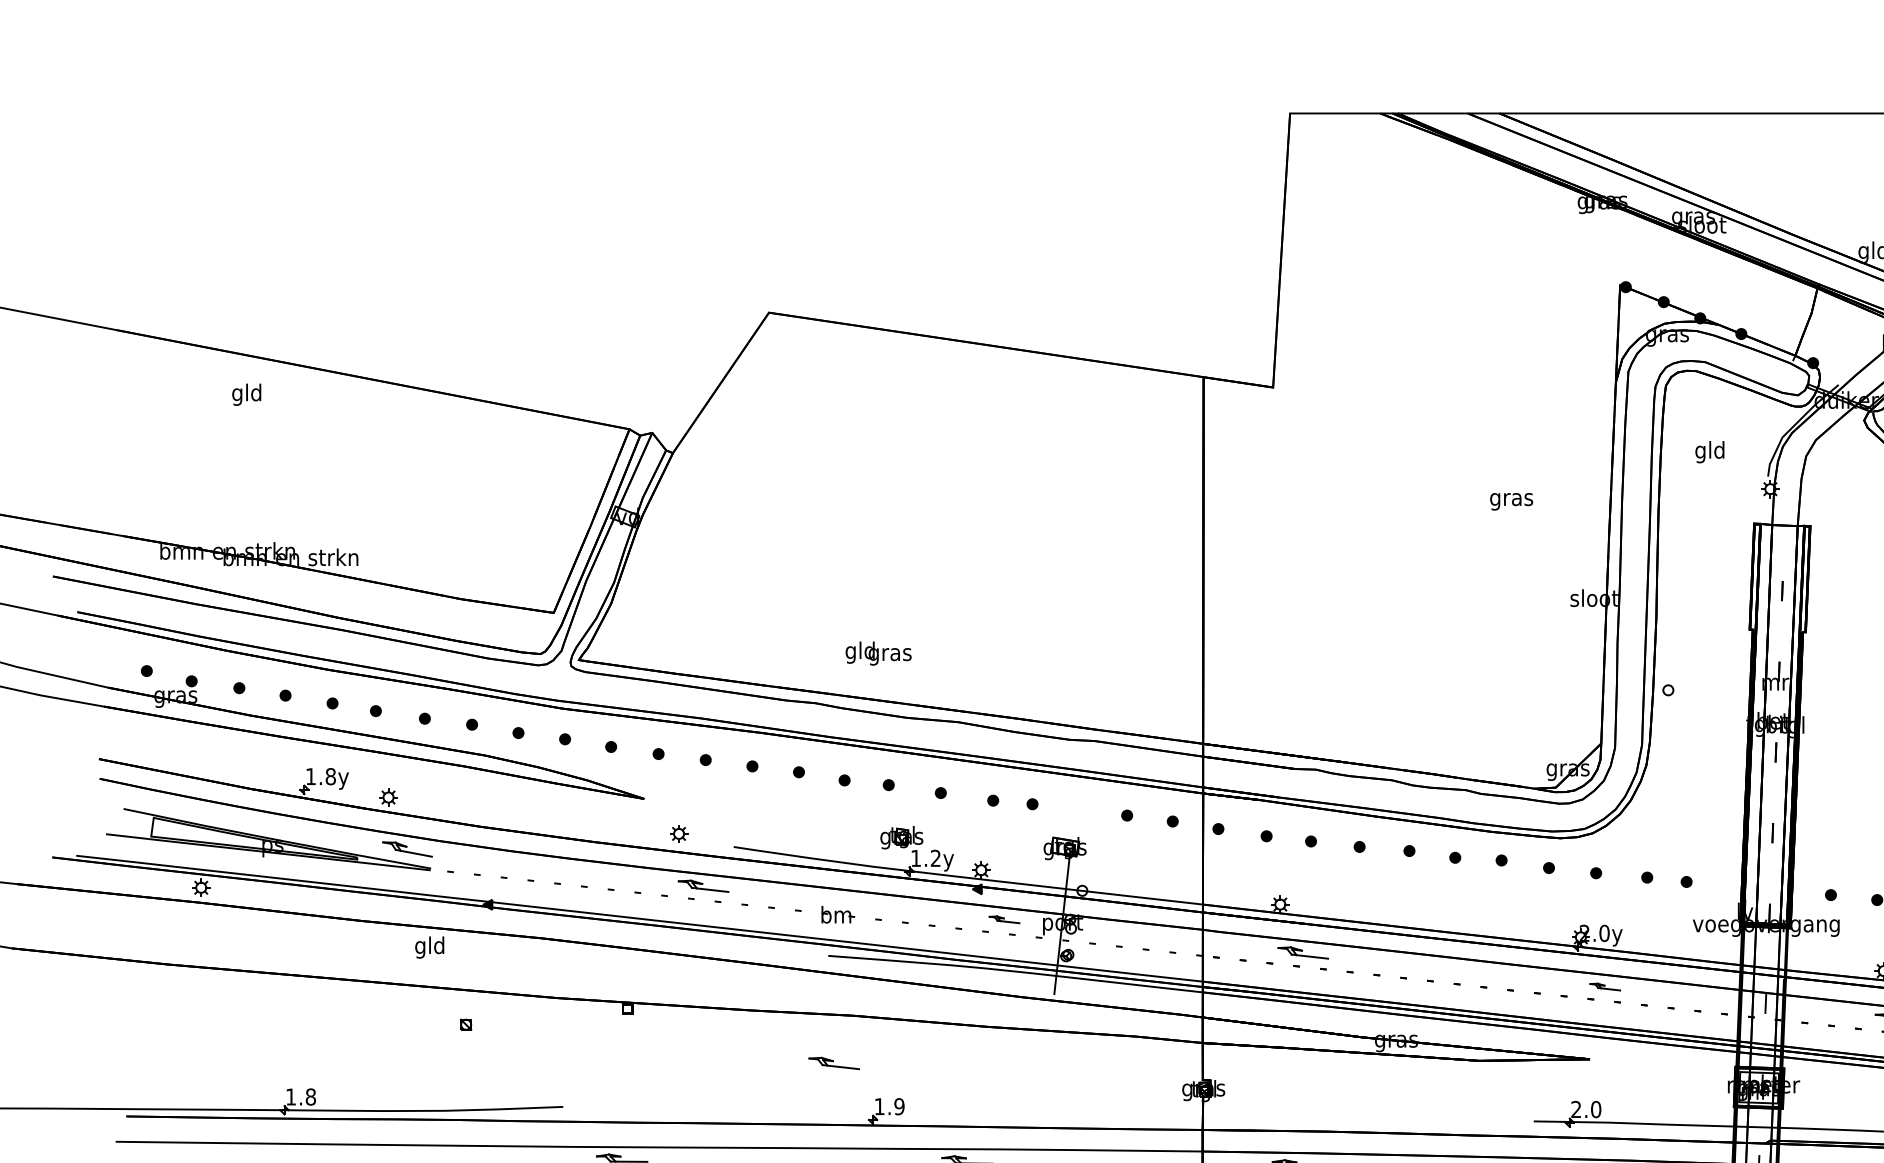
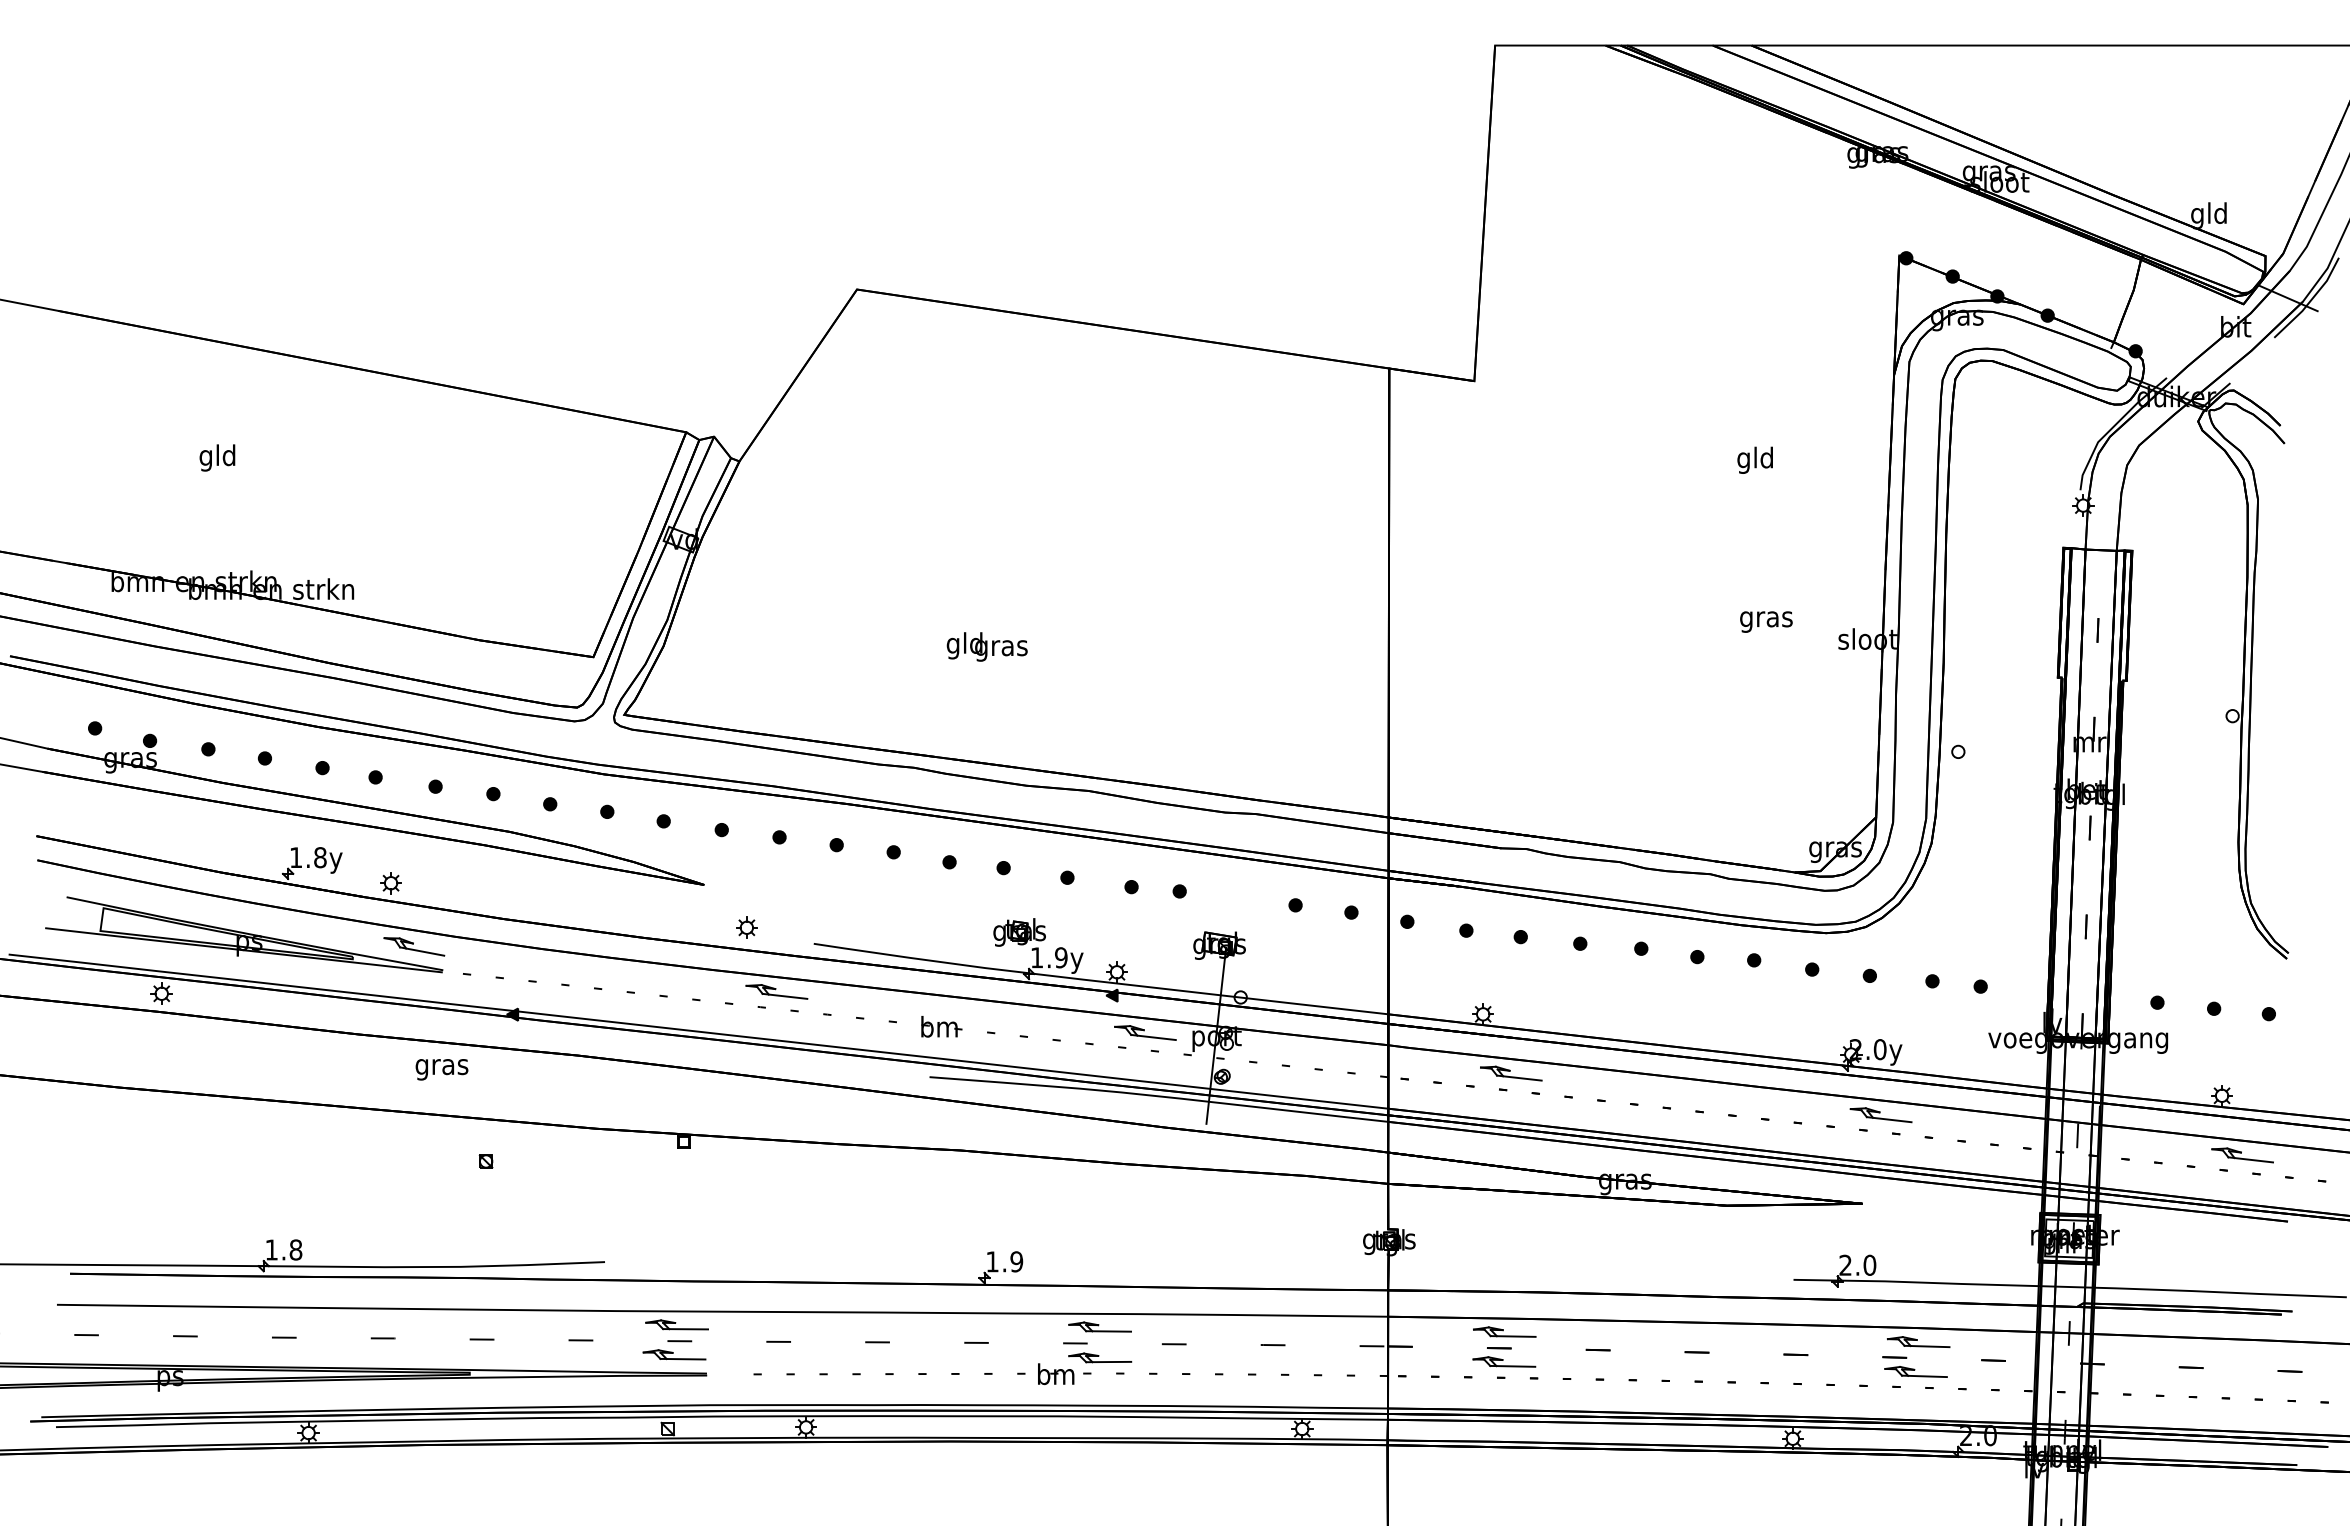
text: (246, 394) -> (217, 457), moved
text: (1709, 451) -> (1754, 459), moved
text: (1511, 501) -> (1766, 621), moved
text: (878, 653) -> (986, 646), moved
text: (935, 858) -> (1061, 957), 1.2y -> 1.9y
part: (1004, 919) -> (1145, 1032), size x1.67
text: (429, 947) -> (441, 1066), gld -> gras
part: (1604, 987) -> (1880, 1115), size x1.67
part: (833, 1063) -> (936, 1208), removed

